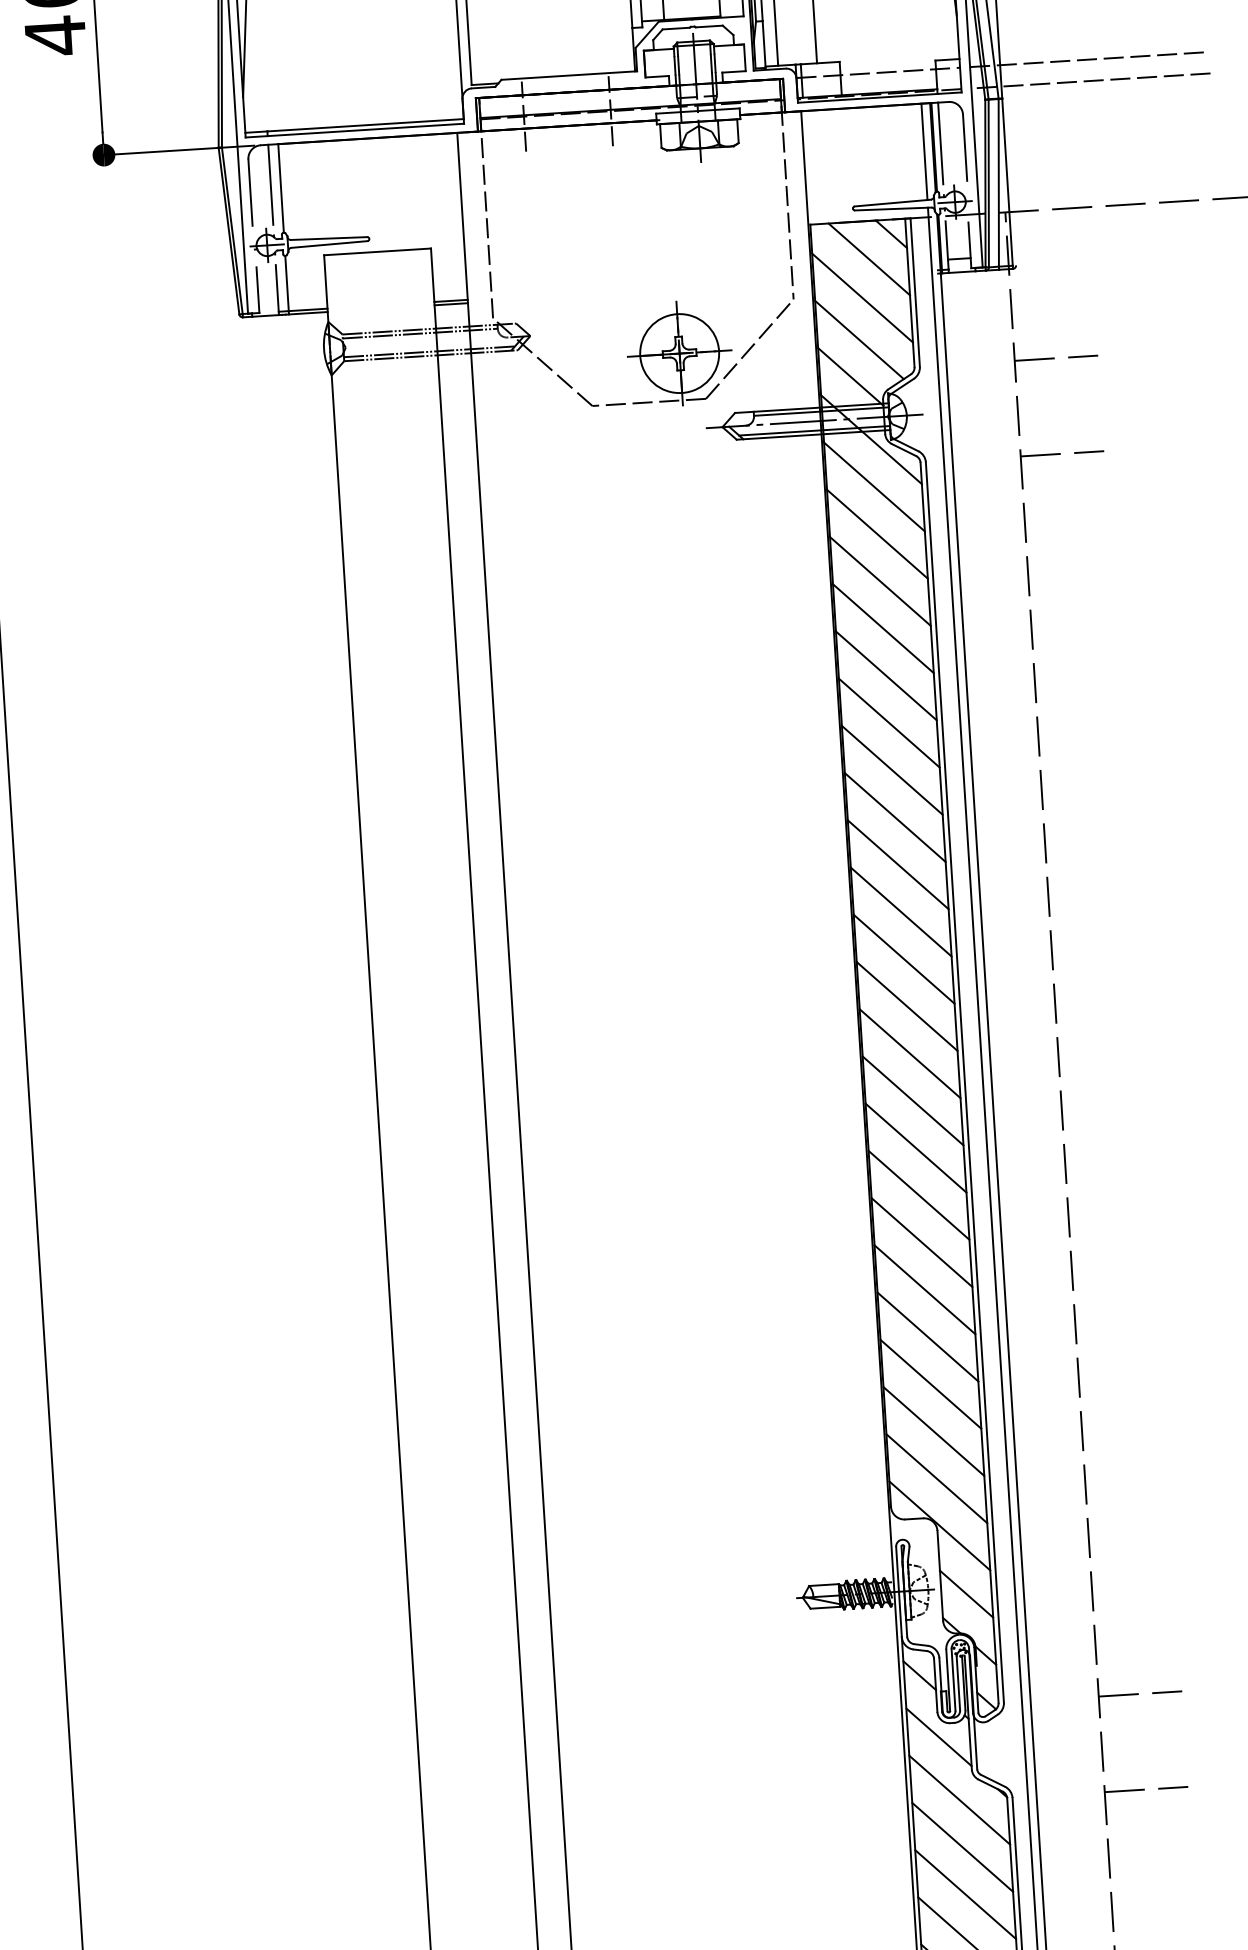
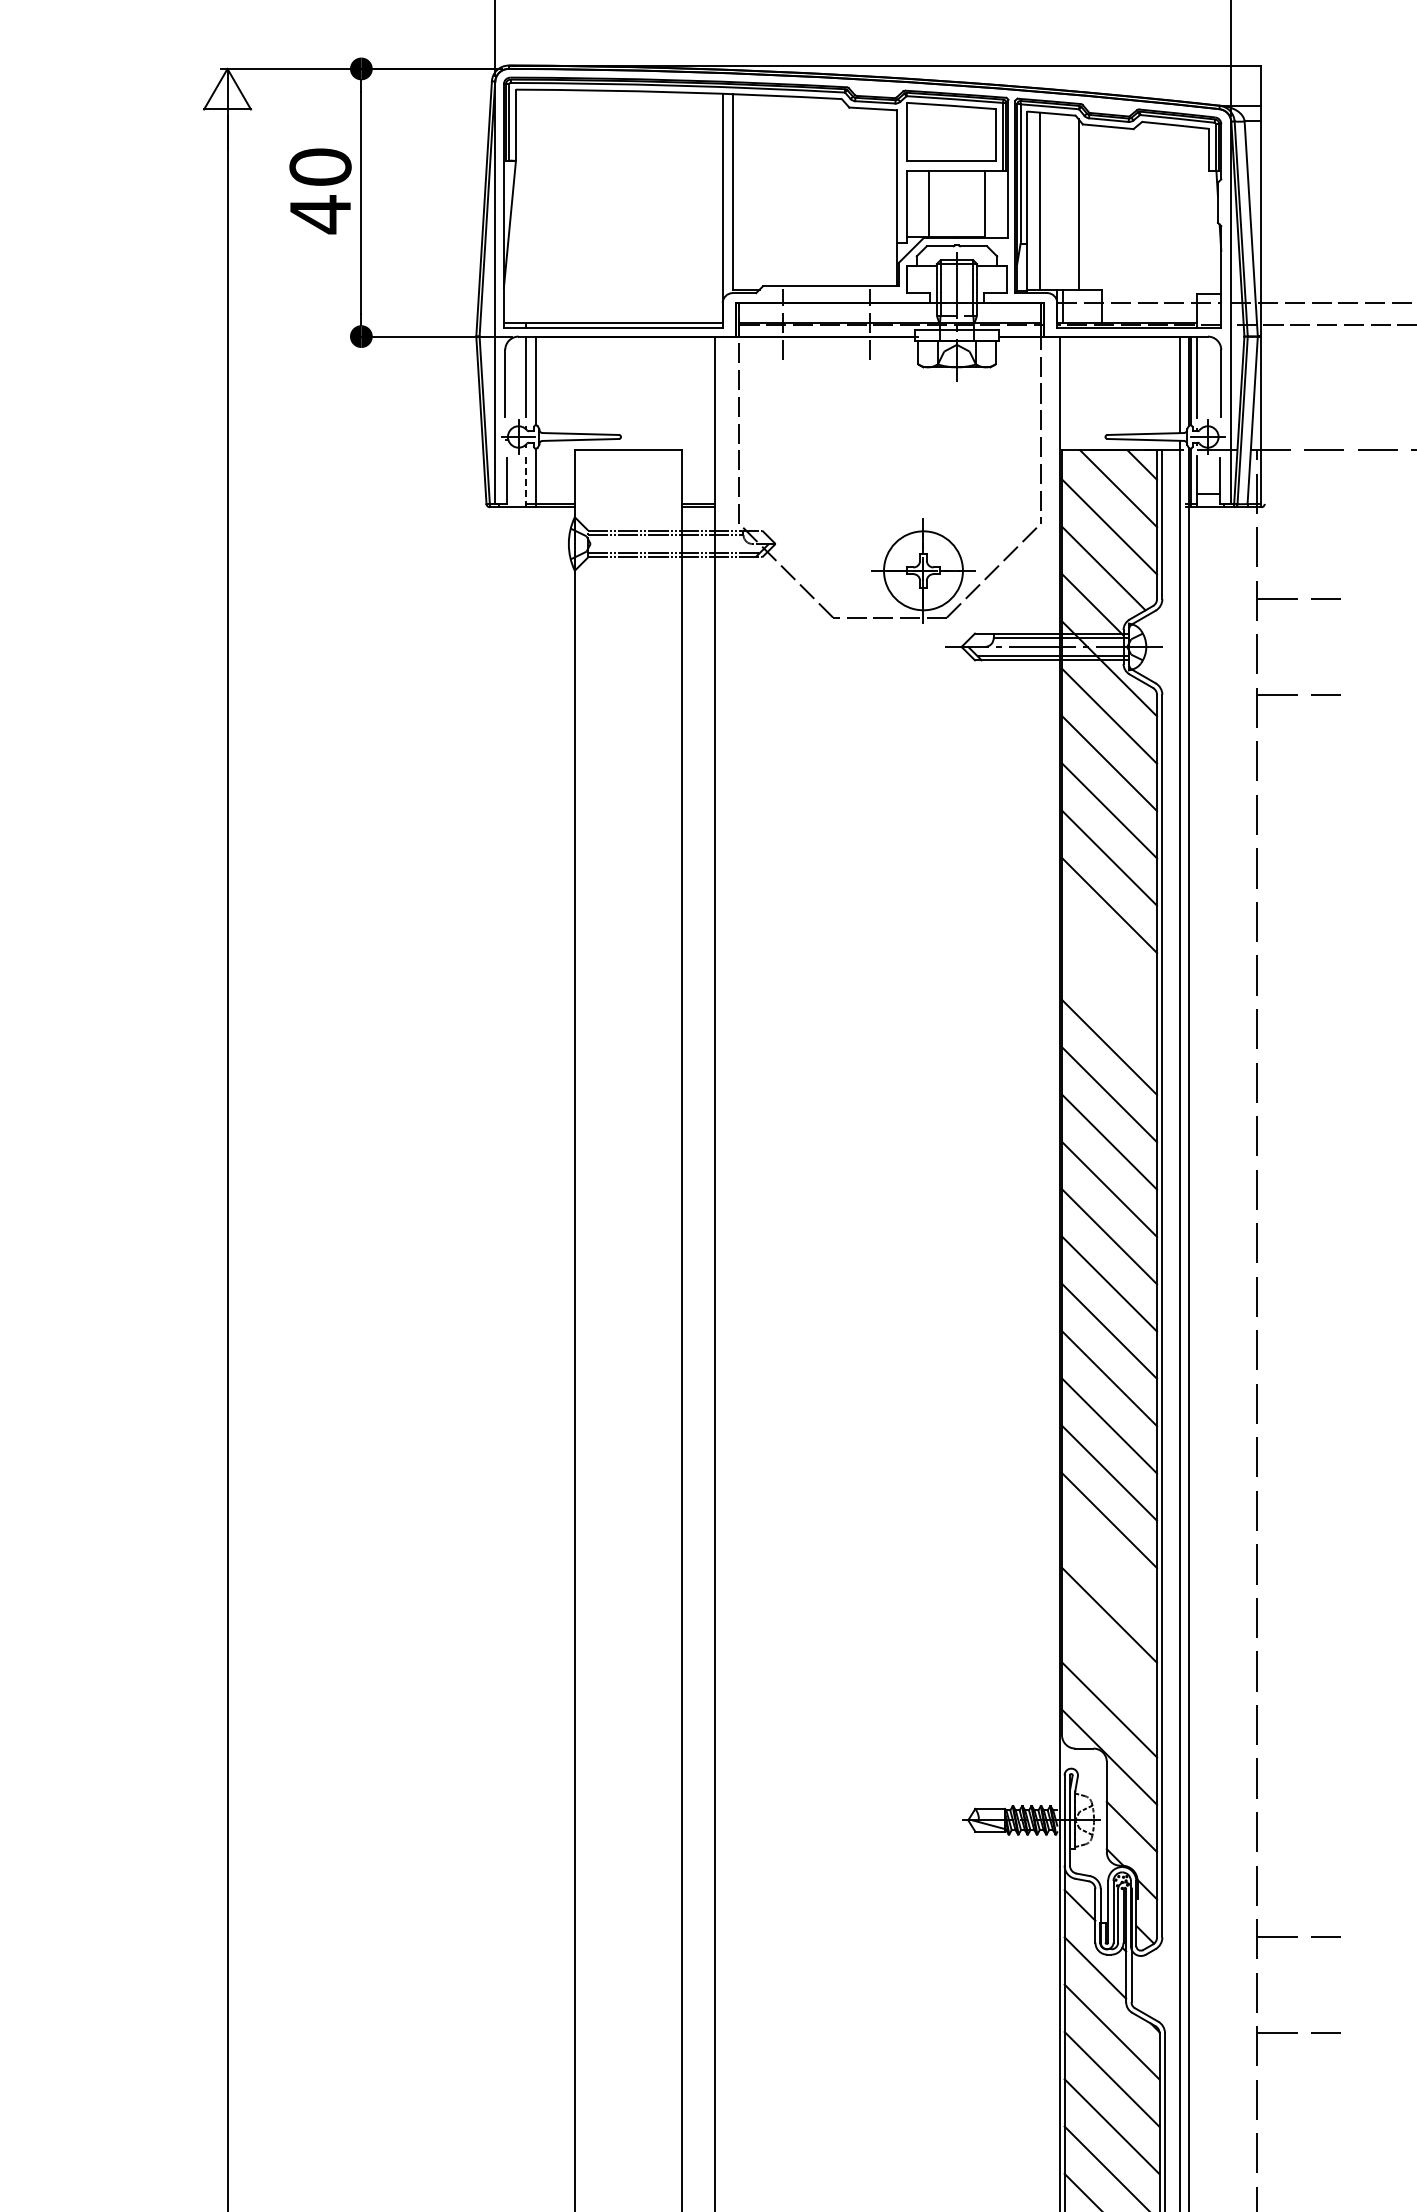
line: (276, 290) -> (525, 482), solid -> dashed
line: (889, 722) -> (1109, 952), removed
line: (892, 769) -> (1109, 999), removed
line: (927, 1336) -> (1109, 1567), removed
line: (933, 1431) -> (1109, 1662), removed

